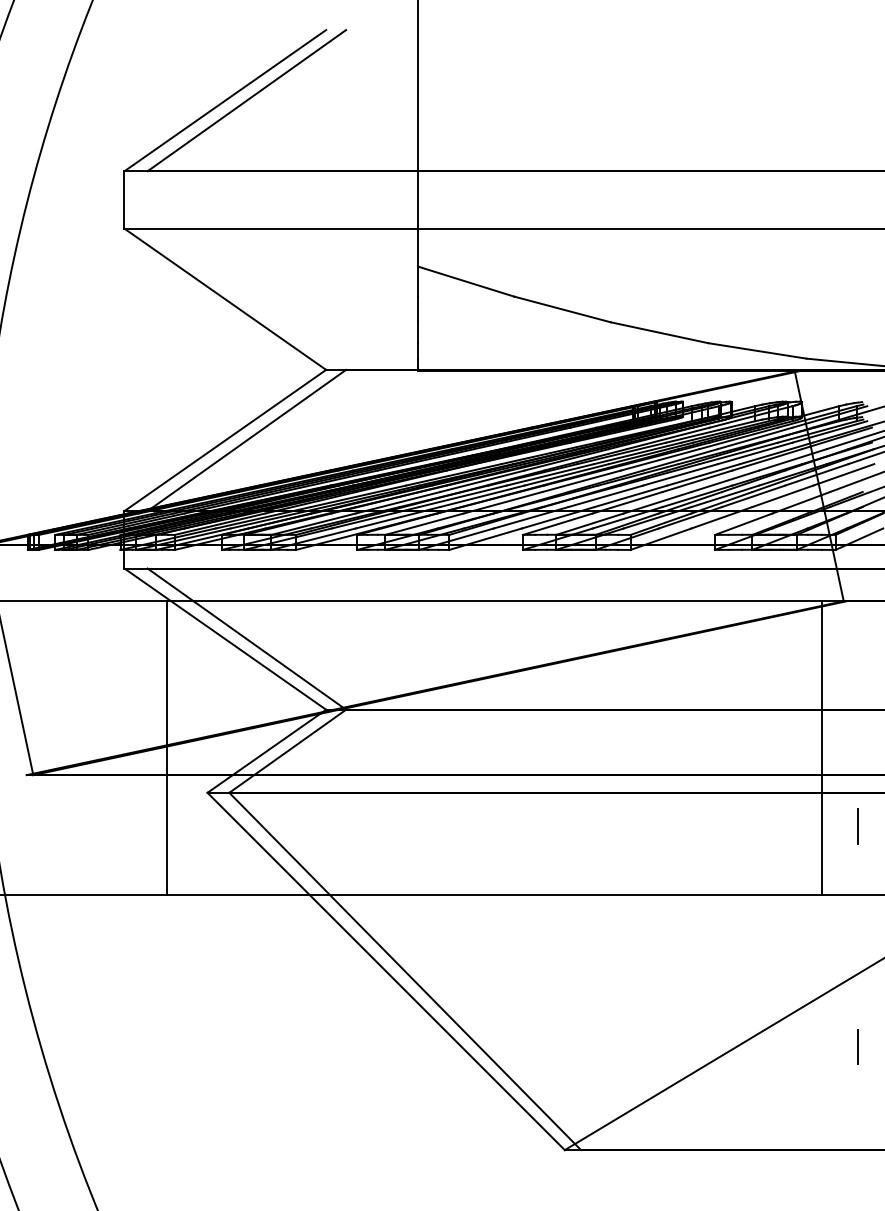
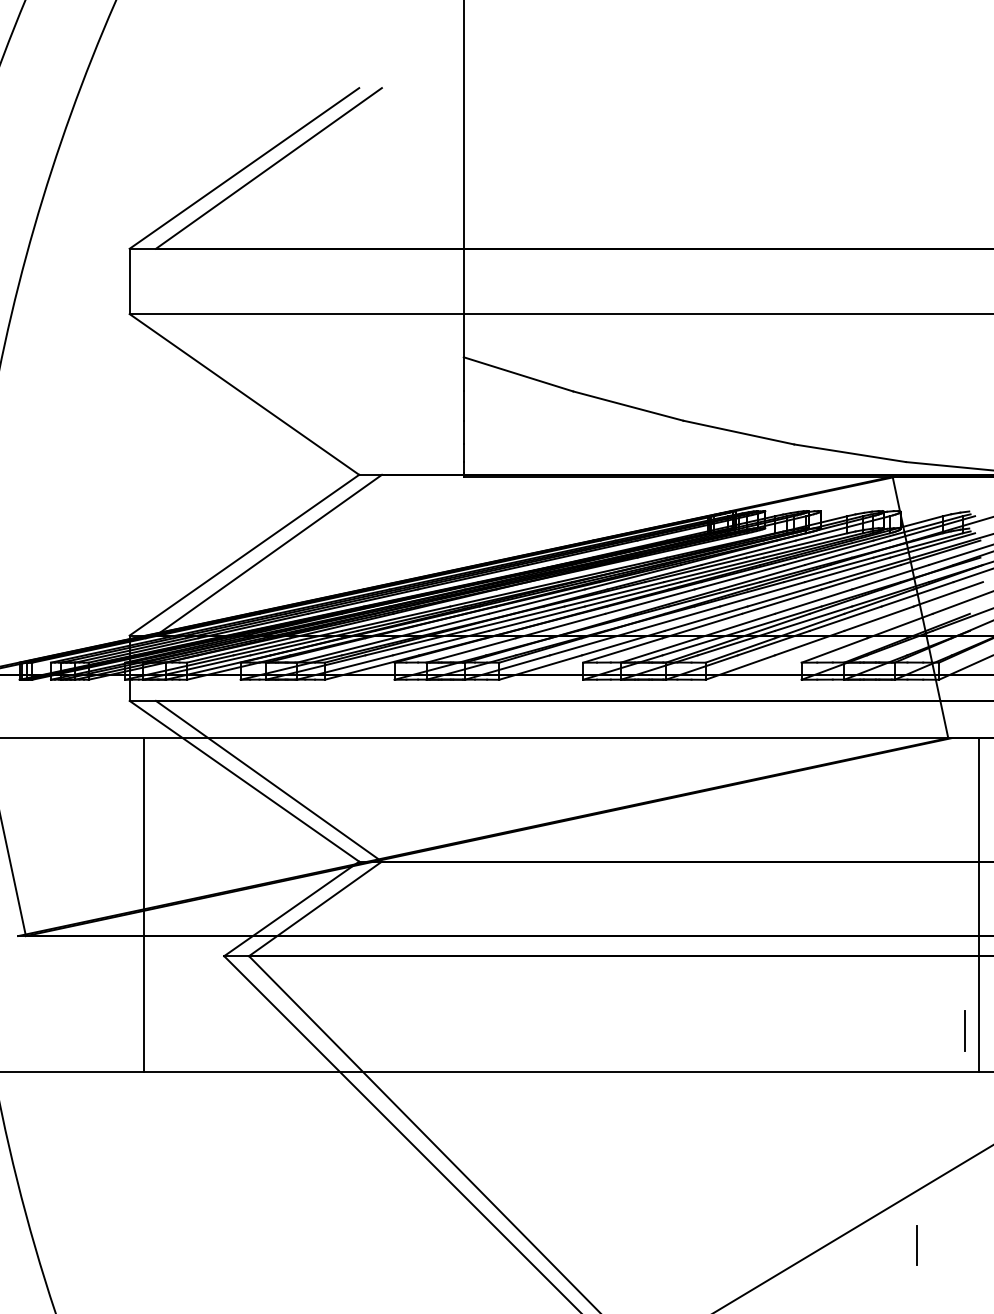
line: (167, 747) -> (144, 904), moved
line: (821, 747) -> (978, 904), moved
line: (857, 826) -> (963, 1030), moved
line: (857, 1046) -> (916, 1244), moved

